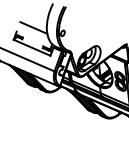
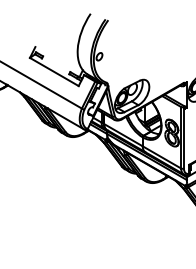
line: (33, 27) -> (59, 44), removed

